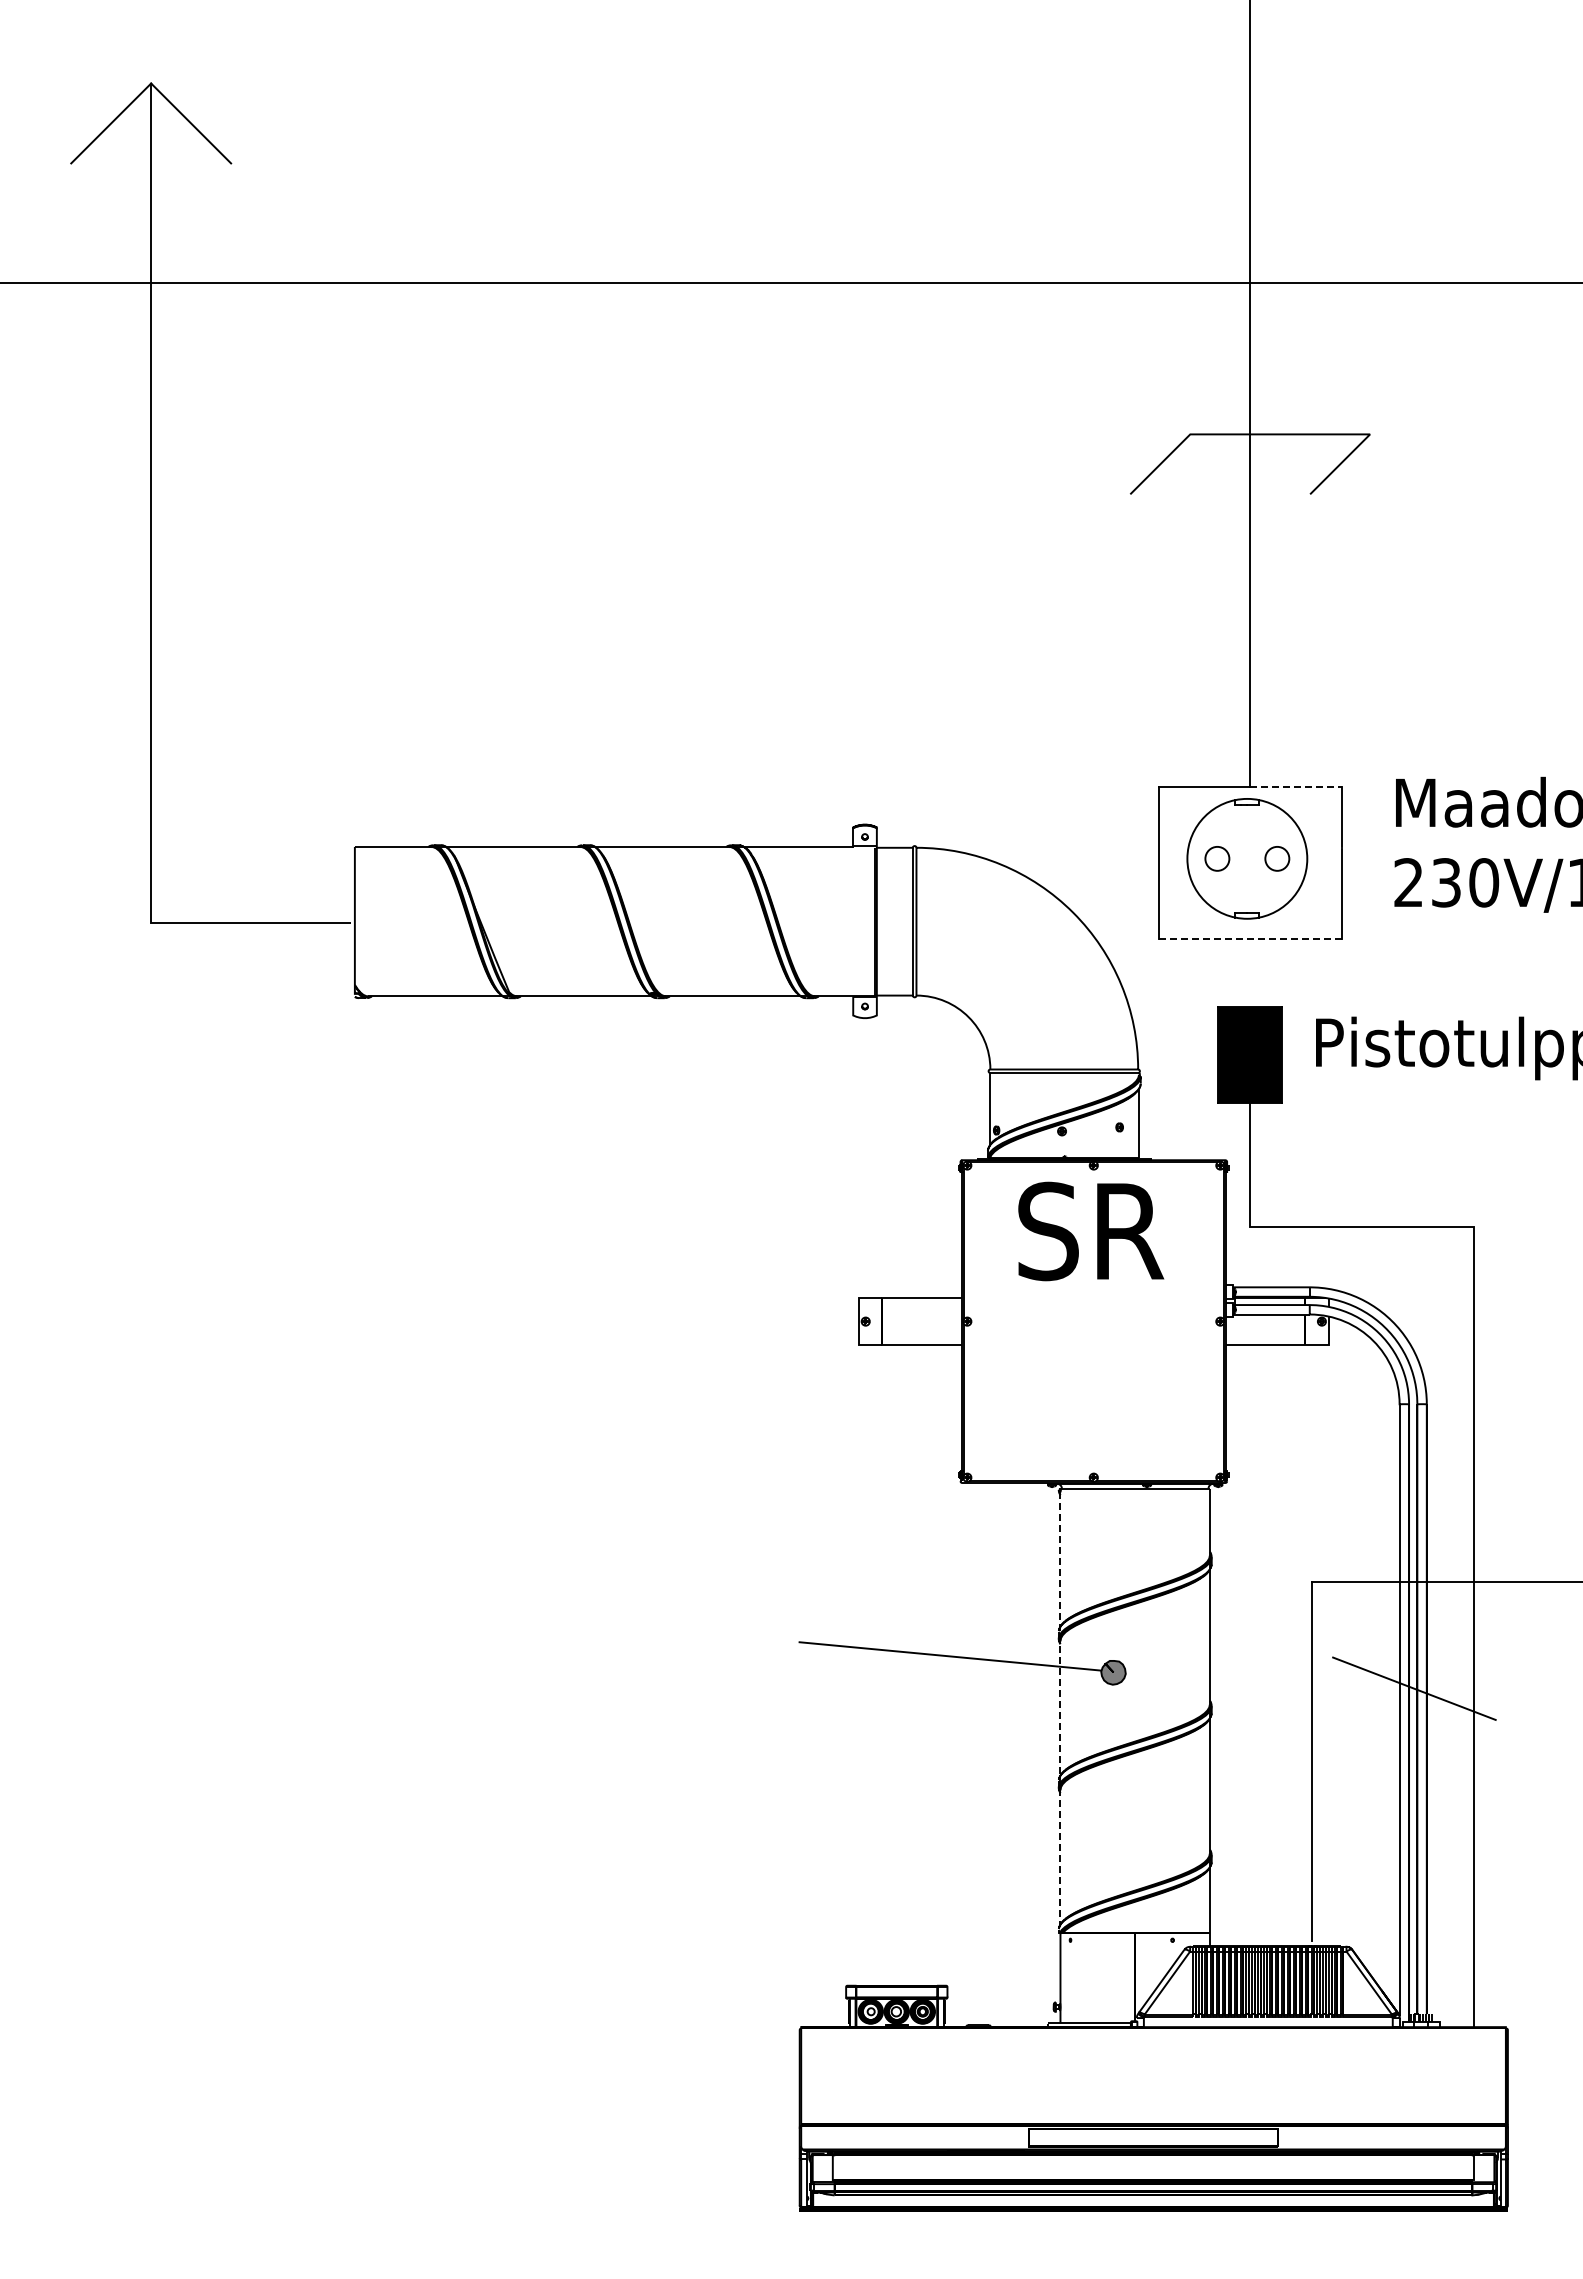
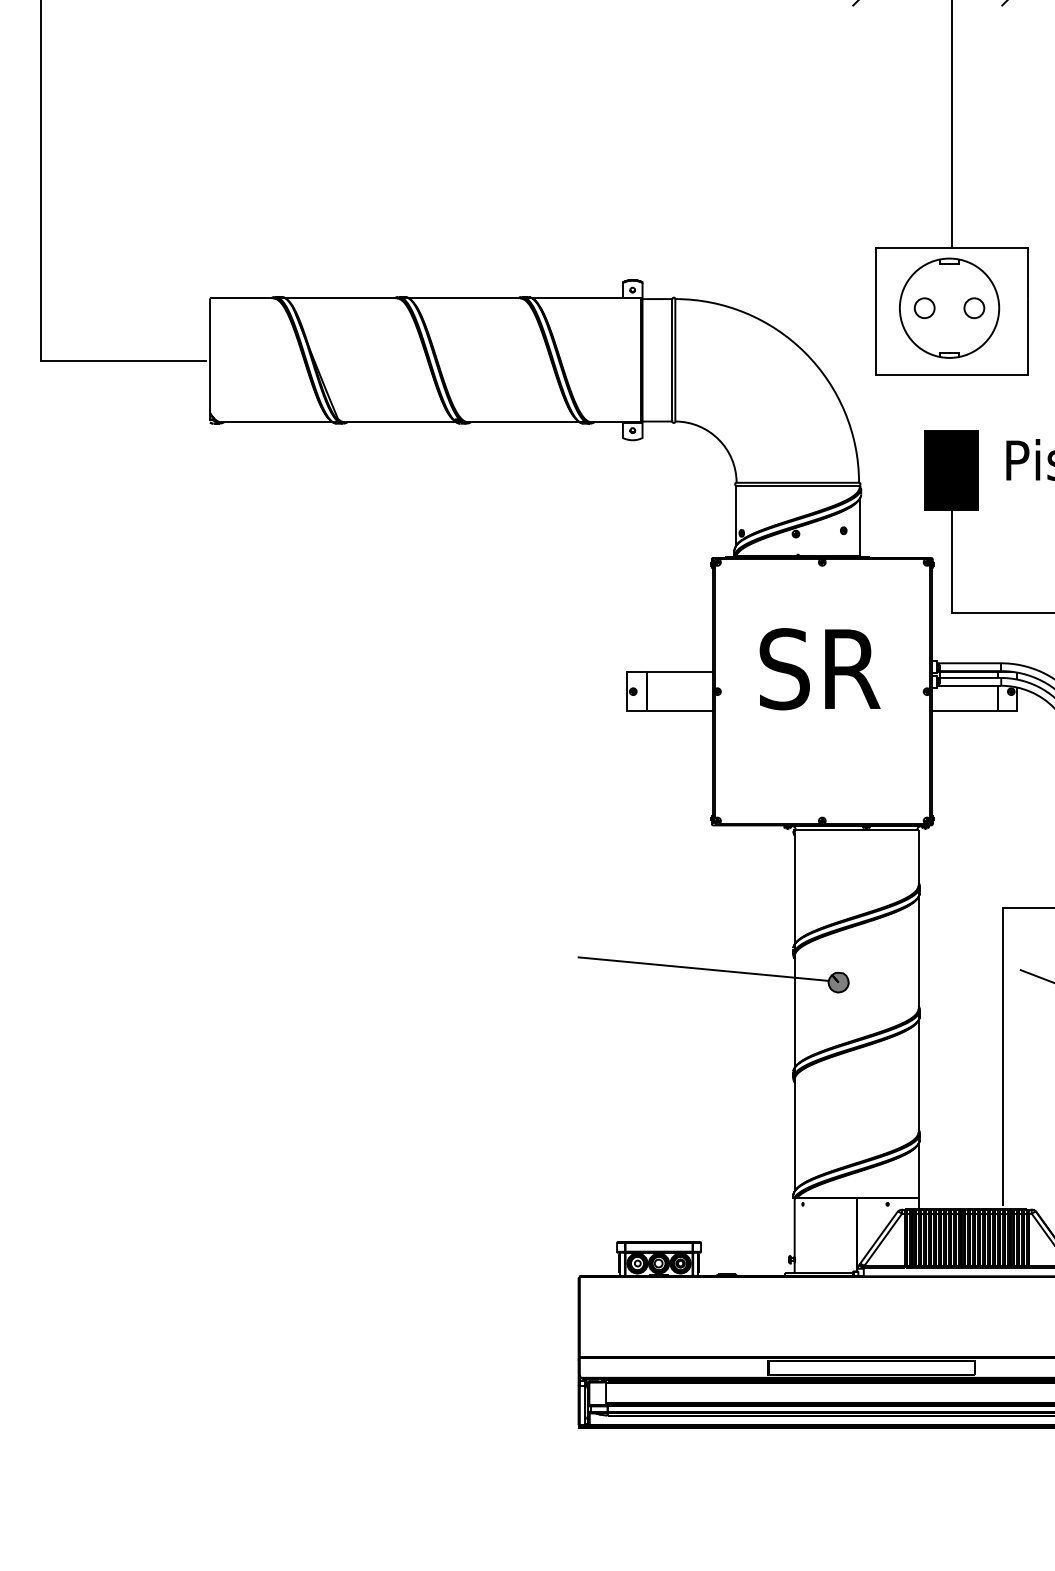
line: (1295, 786) -> (989, 248), dashed -> solid
line: (1249, 938) -> (951, 374), dashed -> solid
text: (1091, 1231) -> (820, 669), moved
line: (1060, 1708) -> (794, 1012), dashed -> solid

